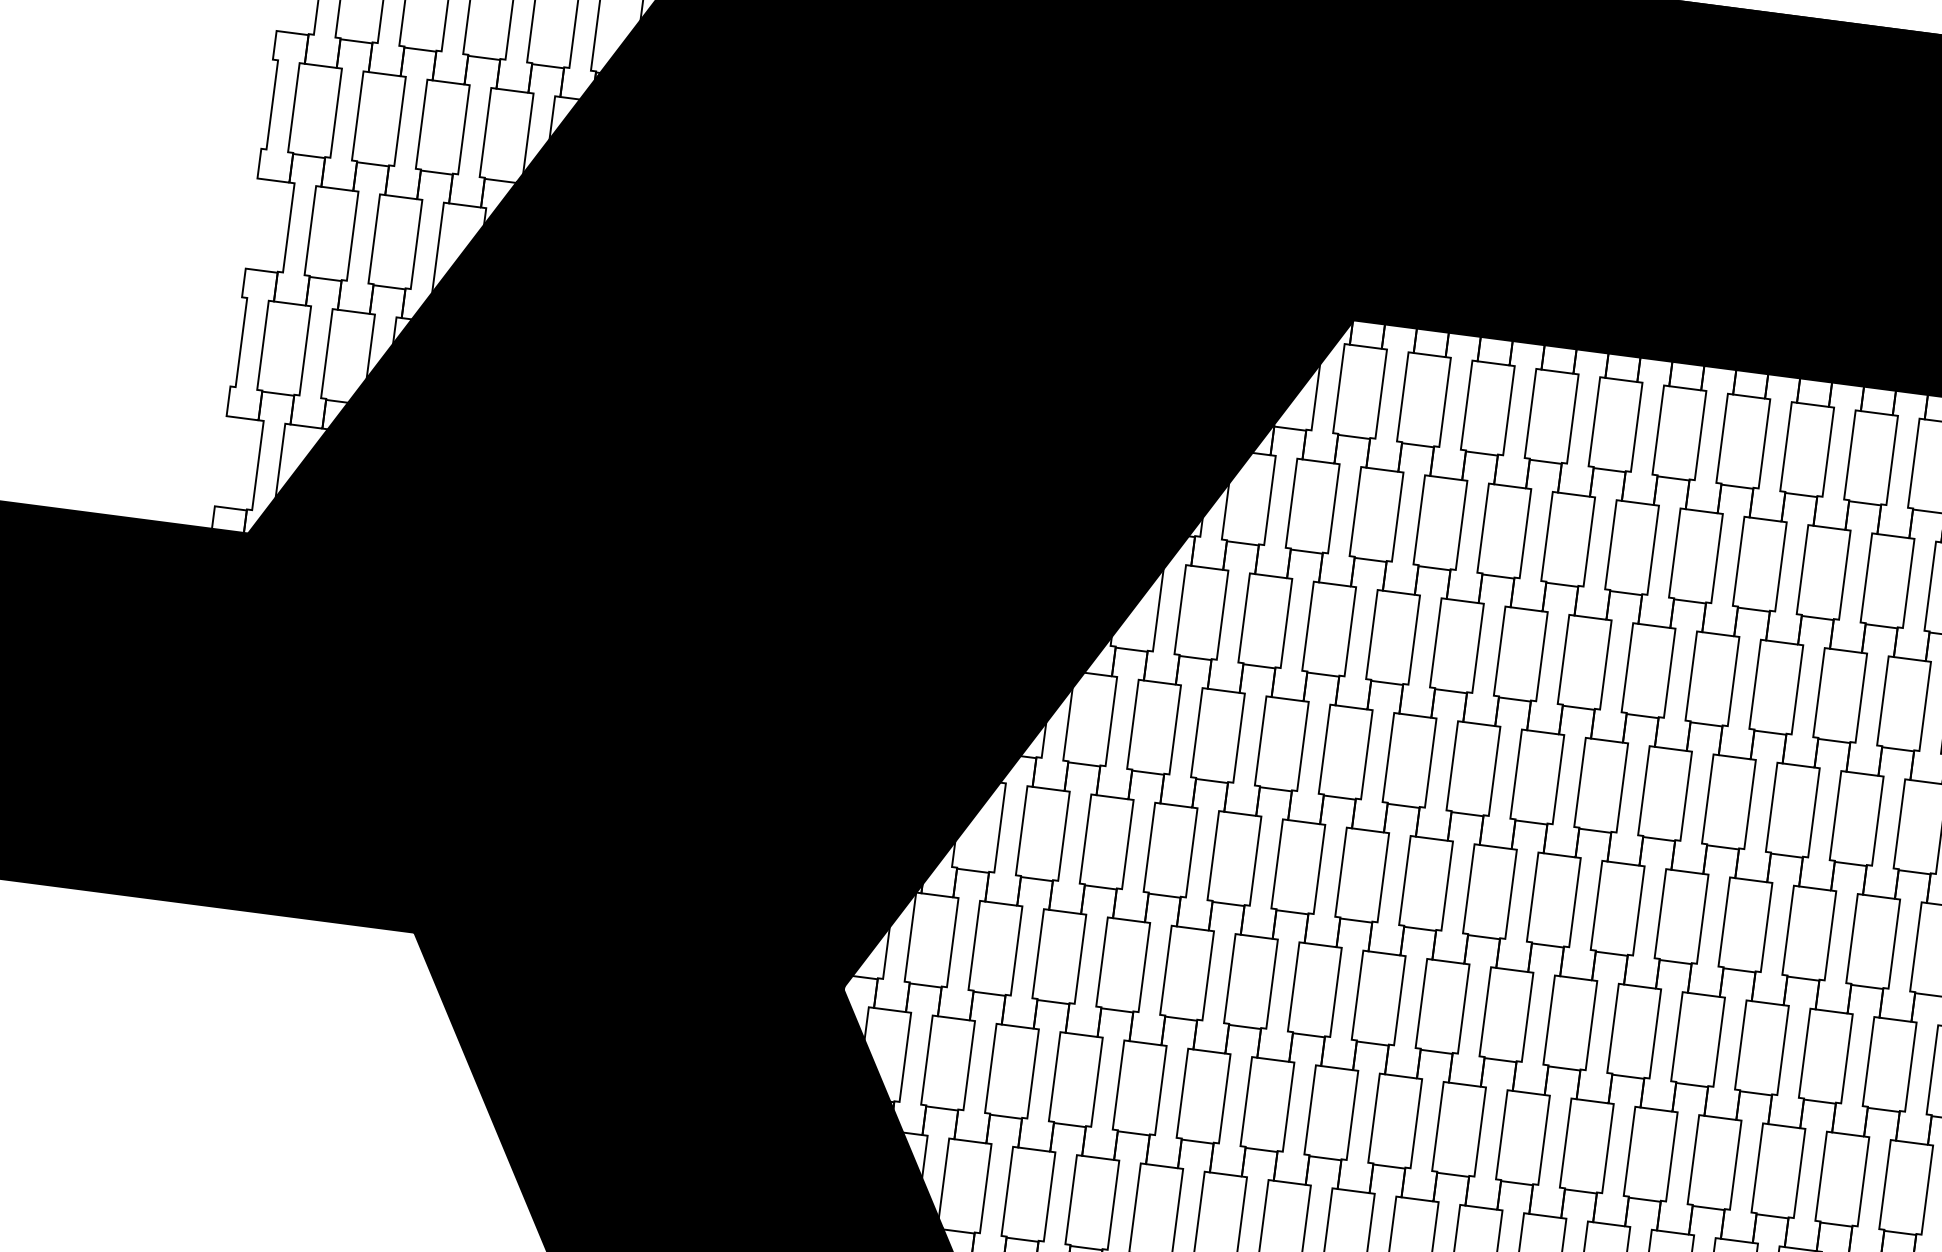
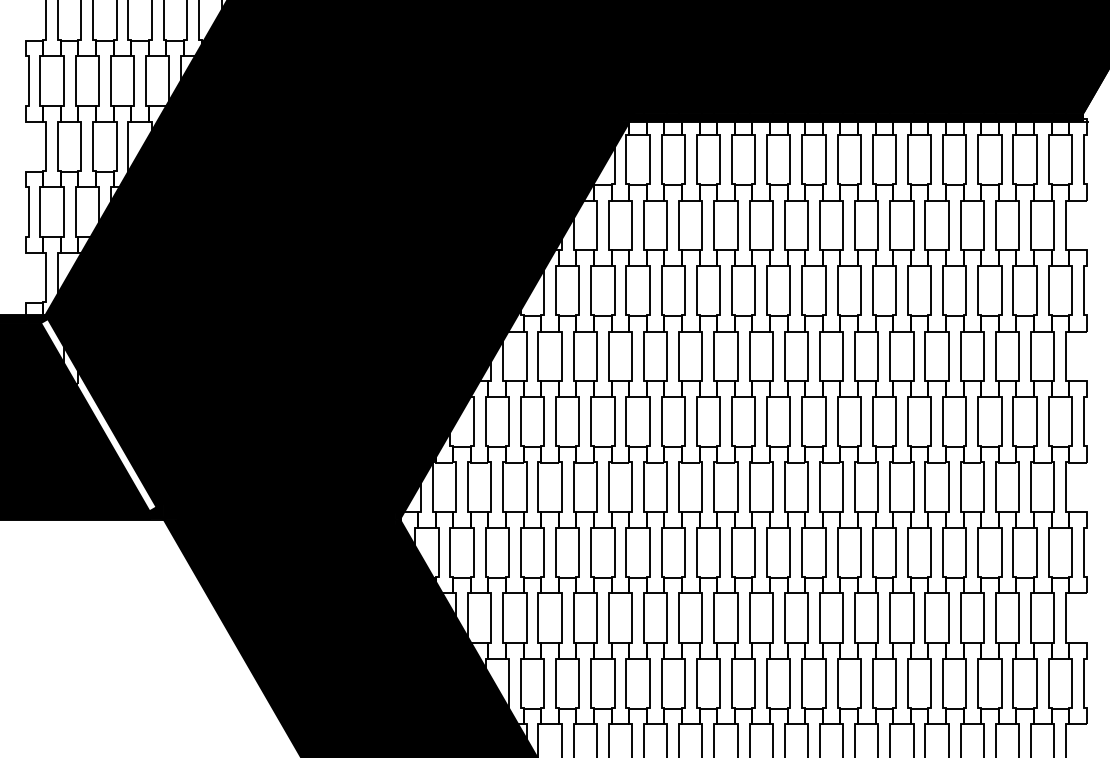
fill: (320, 728) -> (98, 415), removed

